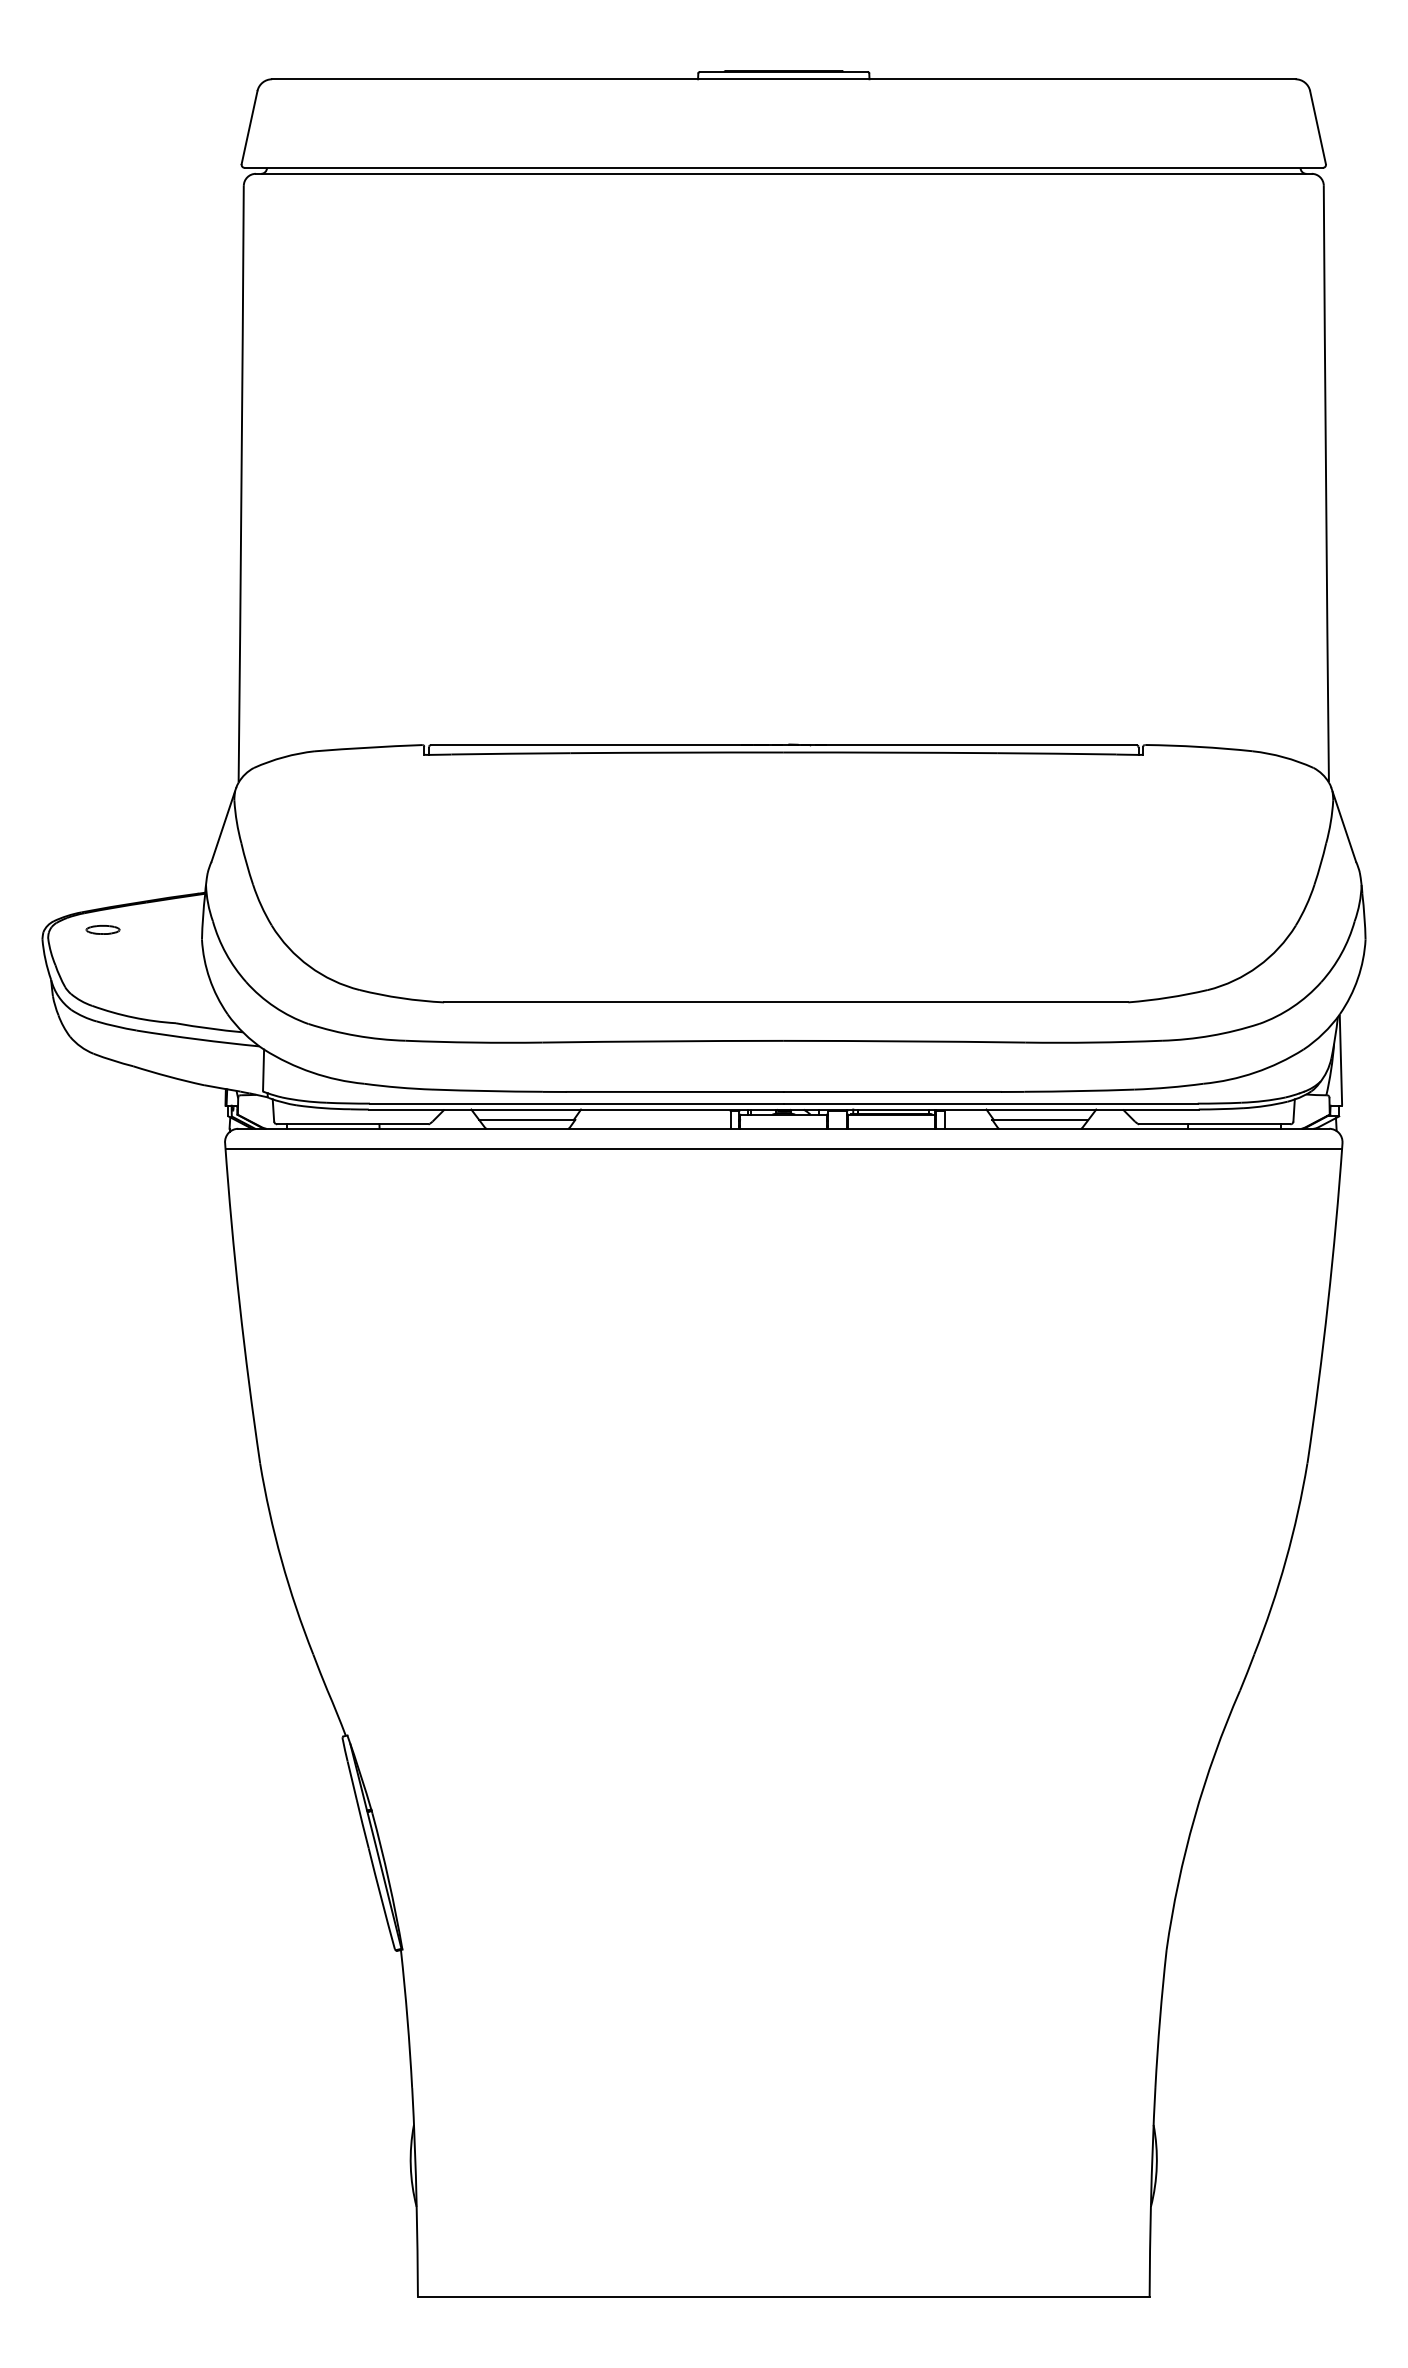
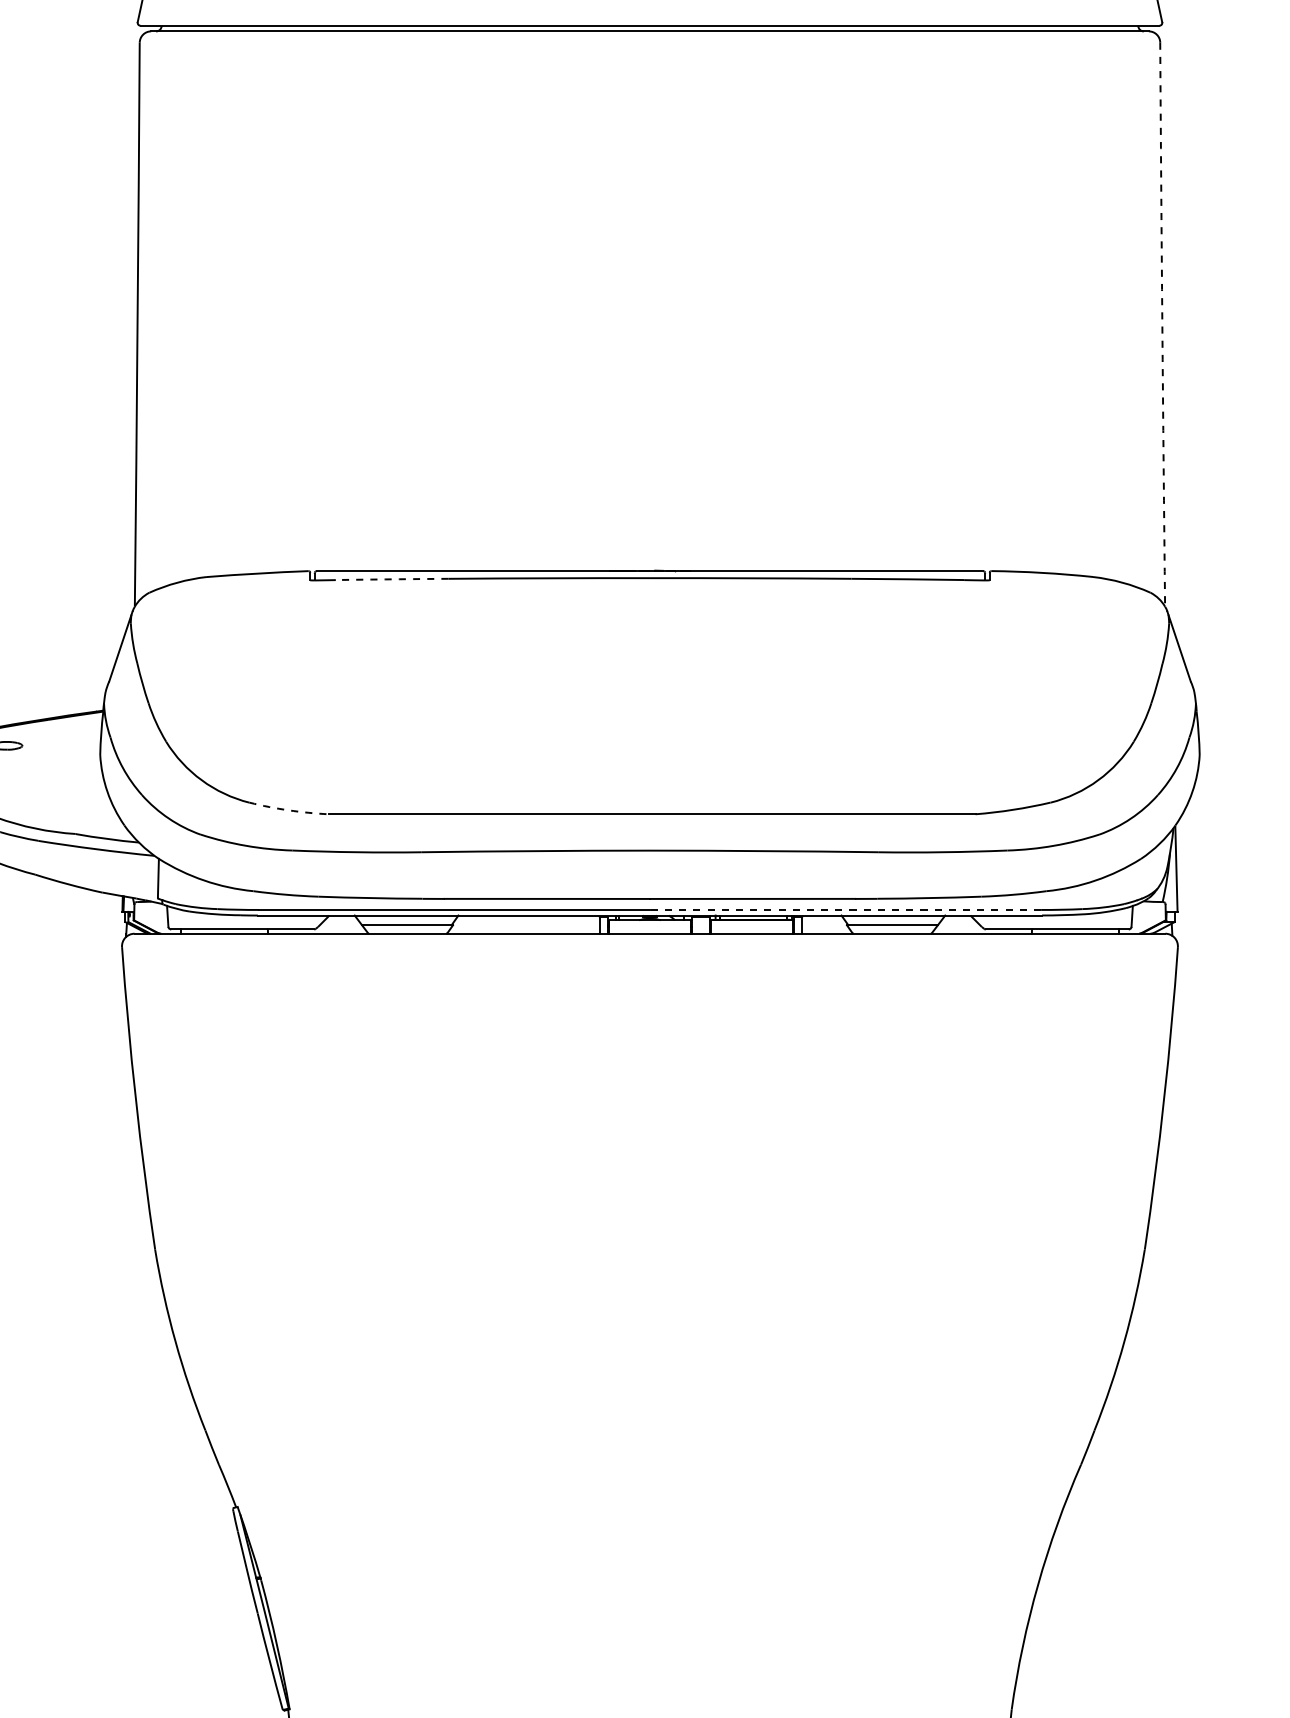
arc: (1326, 484) -> (1162, 324), solid -> dashed
arc: (510, 753) -> (391, 579), solid -> dashed
arc: (401, 998) -> (288, 810), solid -> dashed
line: (990, 1103) -> (845, 909), solid -> dashed
line: (783, 1148) -> (649, 952), removed

